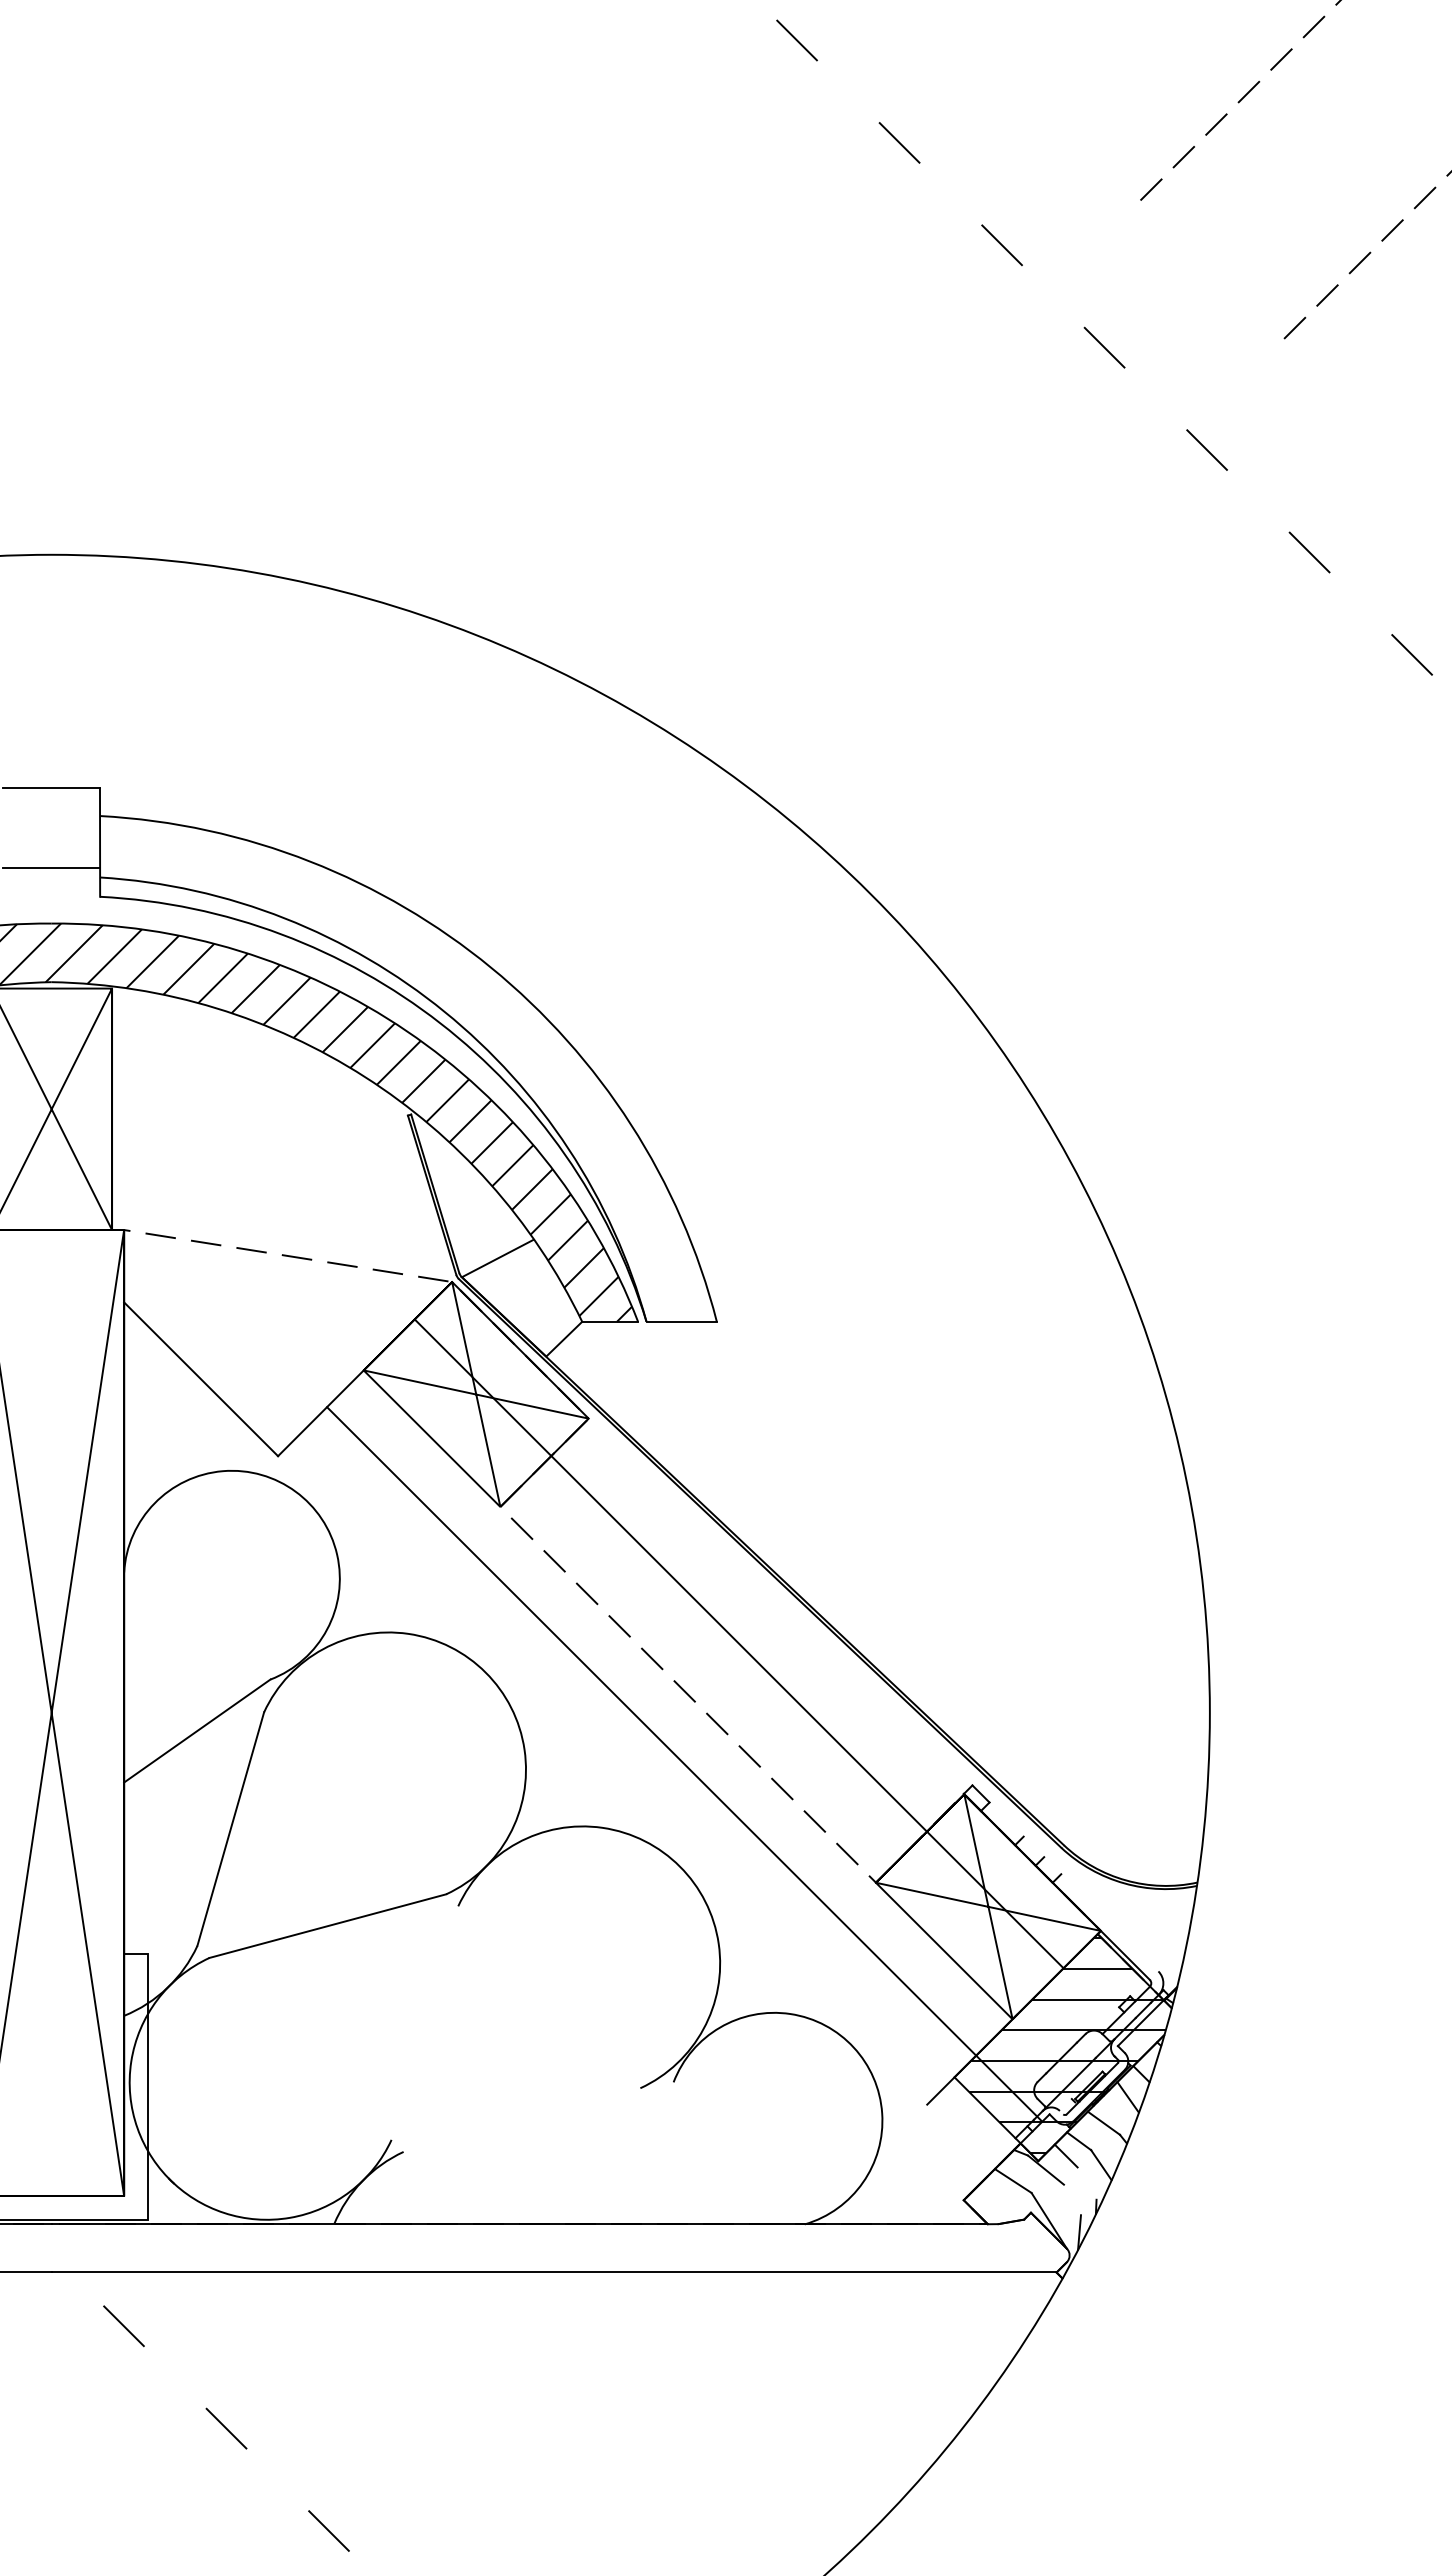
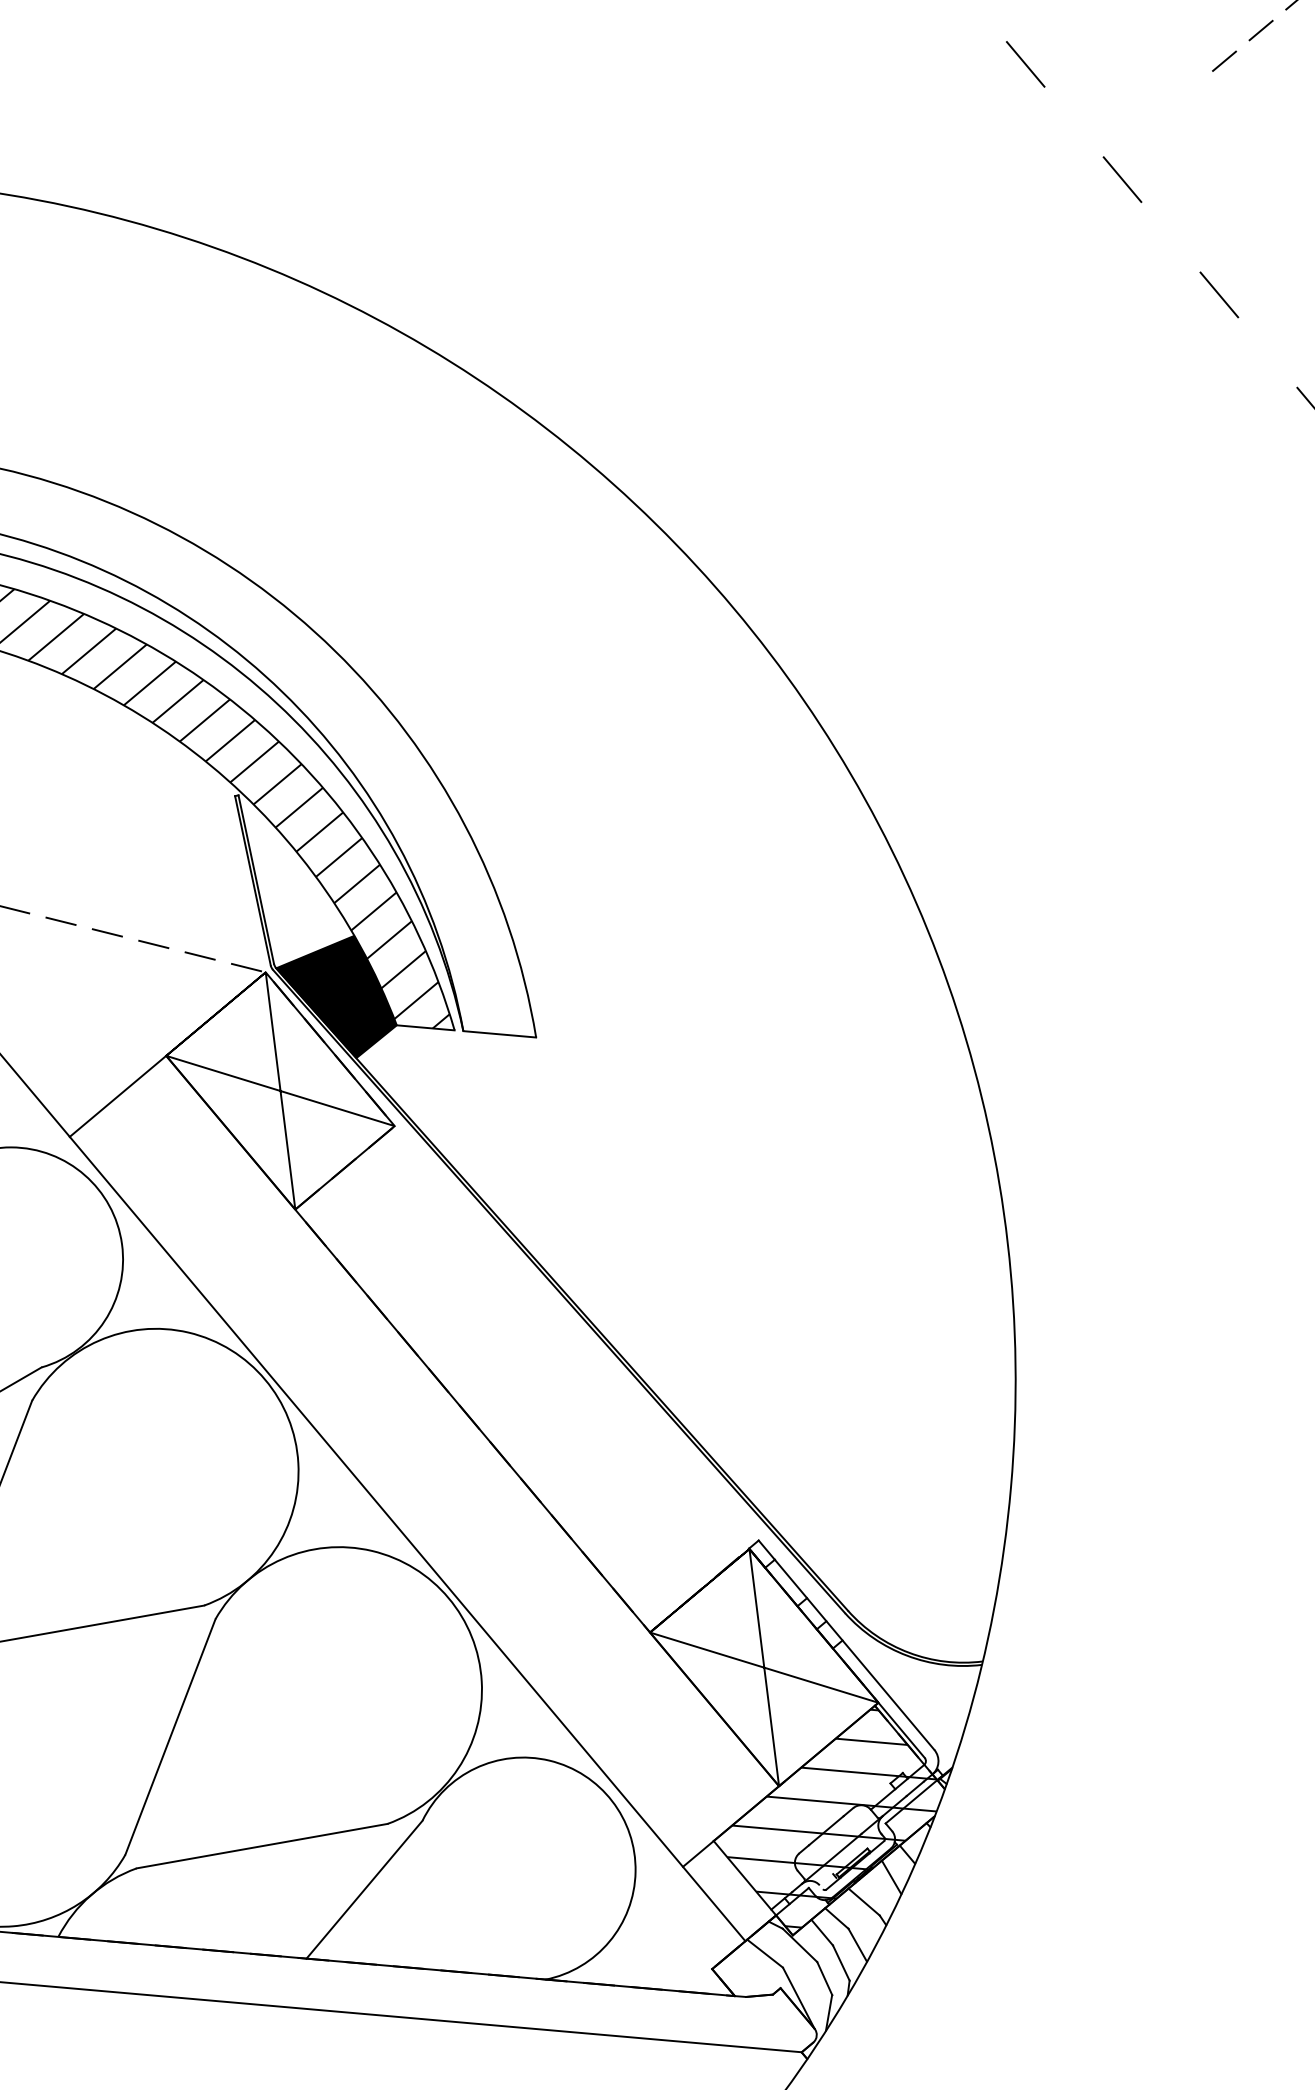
fill: (521, 1297) -> (336, 994), added
line: (738, 1643) -> (472, 1420), moved
line: (684, 1764) -> (407, 1539), moved
line: (1073, 1886) -> (854, 1654), added
line: (424, 2022) -> (170, 1736), added
line: (521, 2119) -> (261, 1845), added
line: (623, 2153) -> (364, 1889), added
line: (1086, 2183) -> (840, 1962), added
line: (1072, 2199) -> (824, 1978), added

